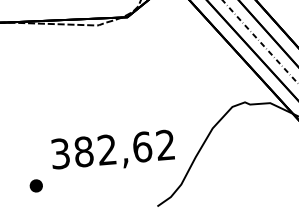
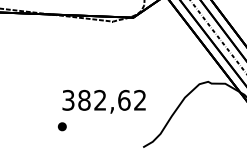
text: (112, 151) -> (103, 101), moved

